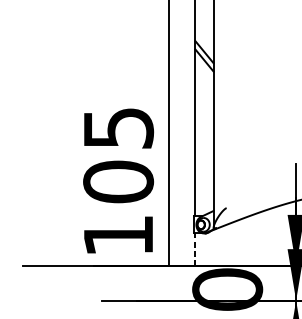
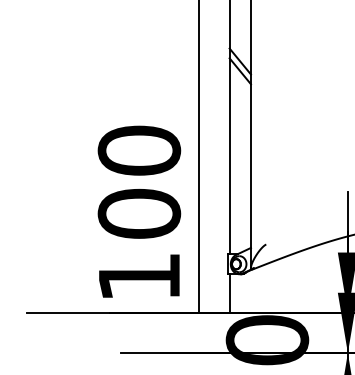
text: (118, 127) -> (139, 150), 105 -> 100
line: (195, 249) -> (229, 293), dashed -> solid

